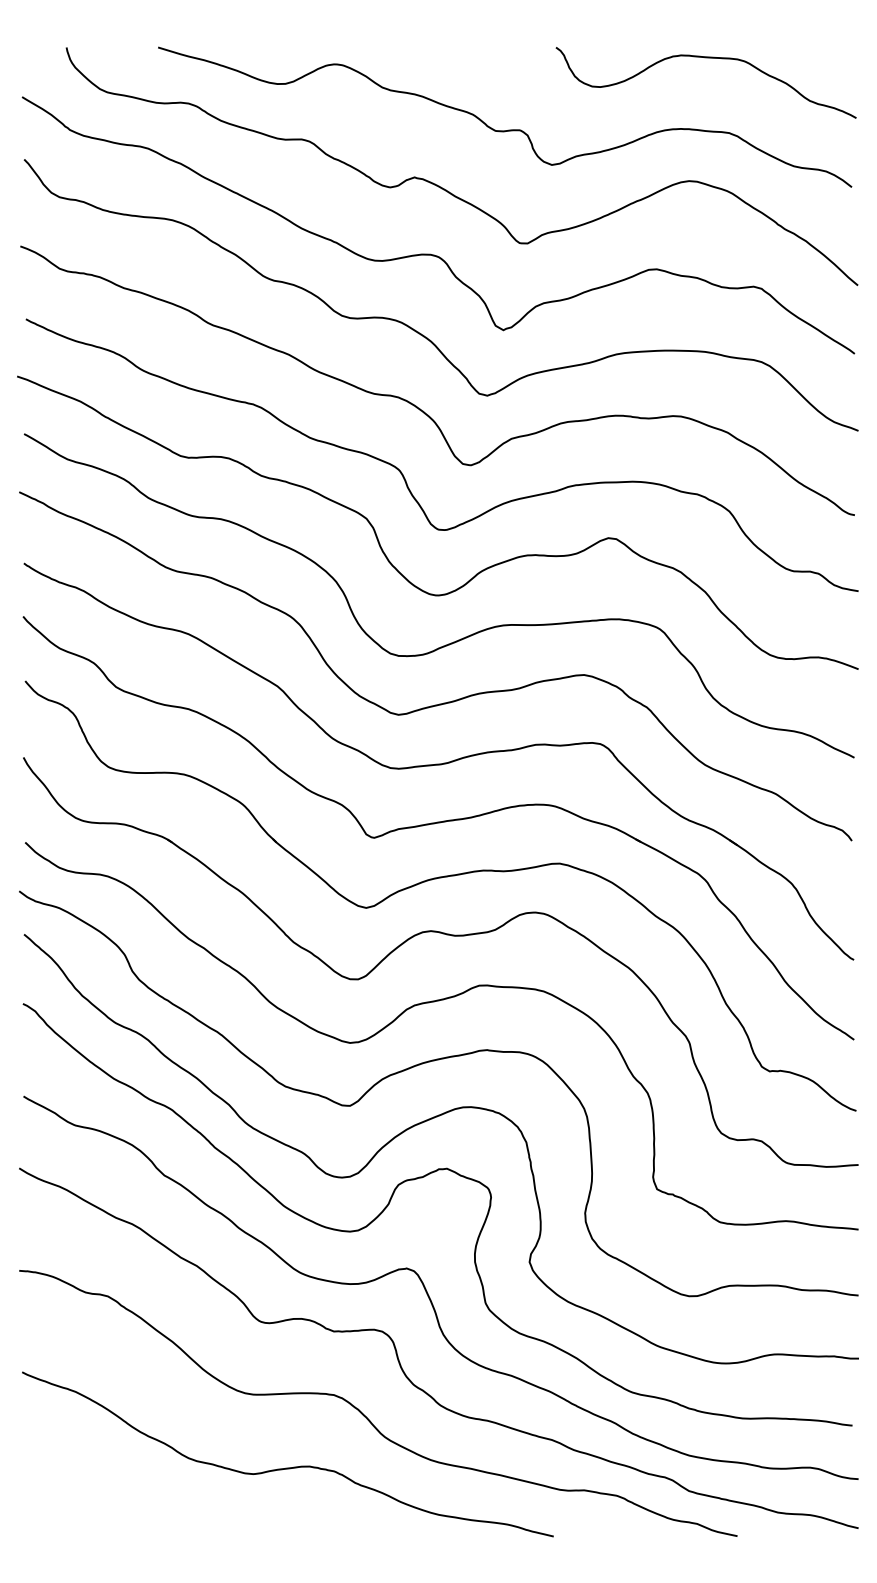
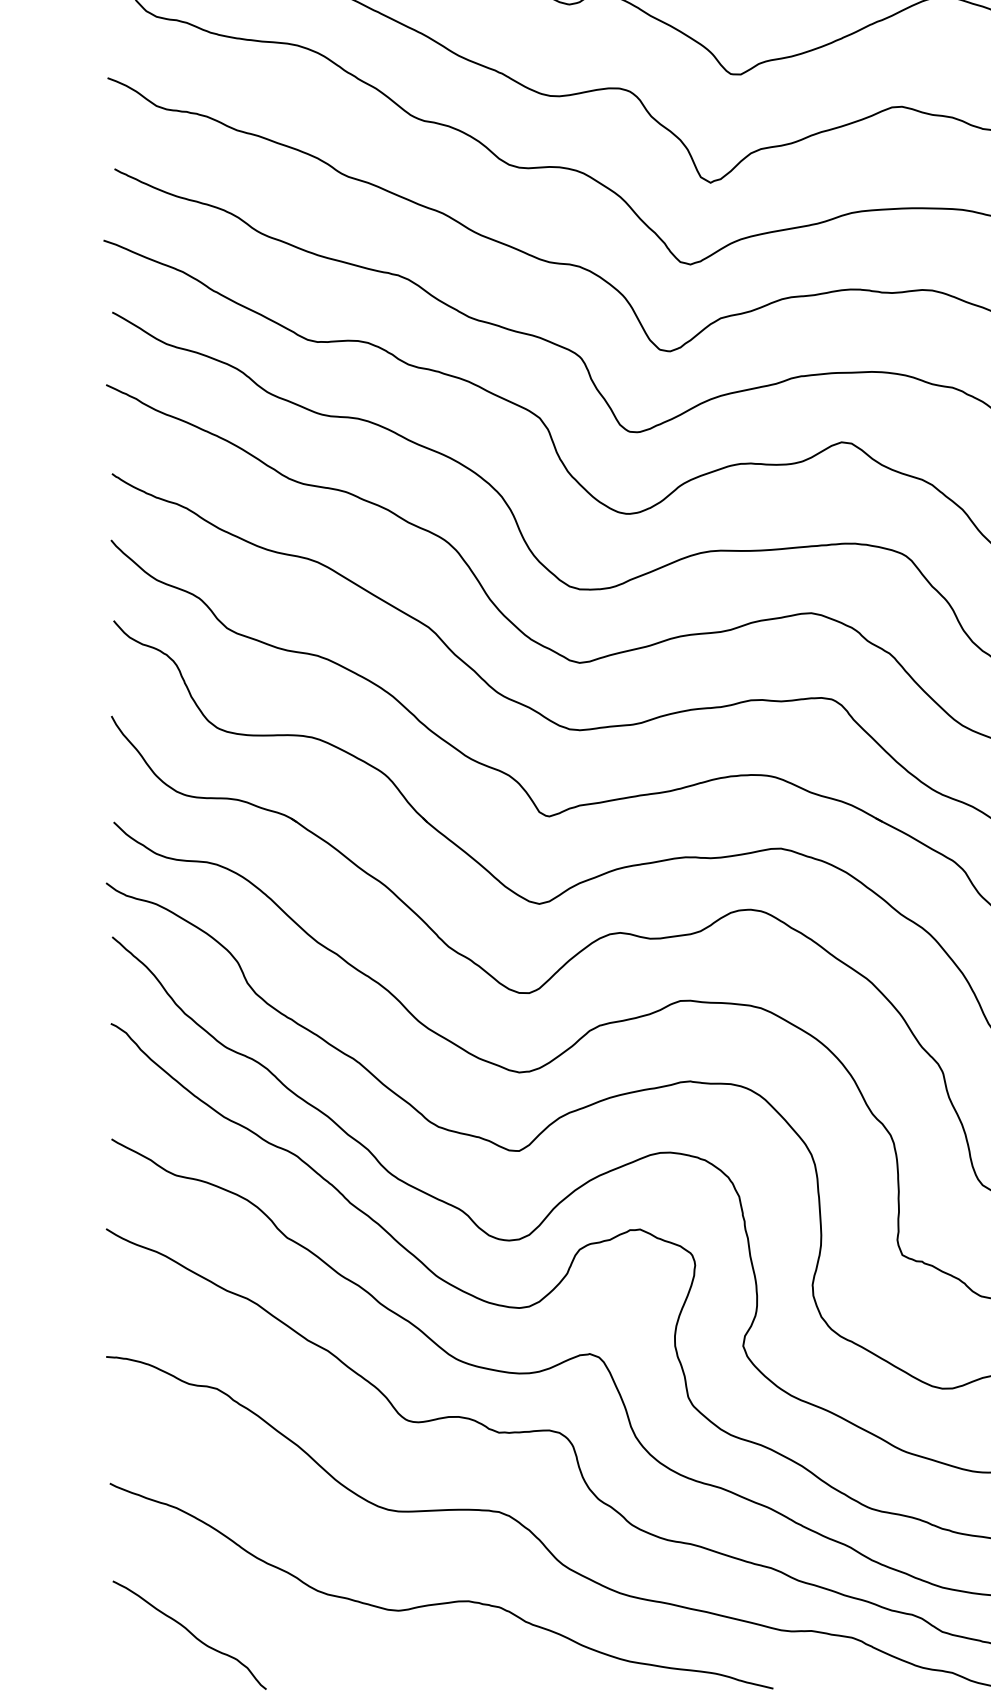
curve: (86, 1492) -> (190, 1633), added

